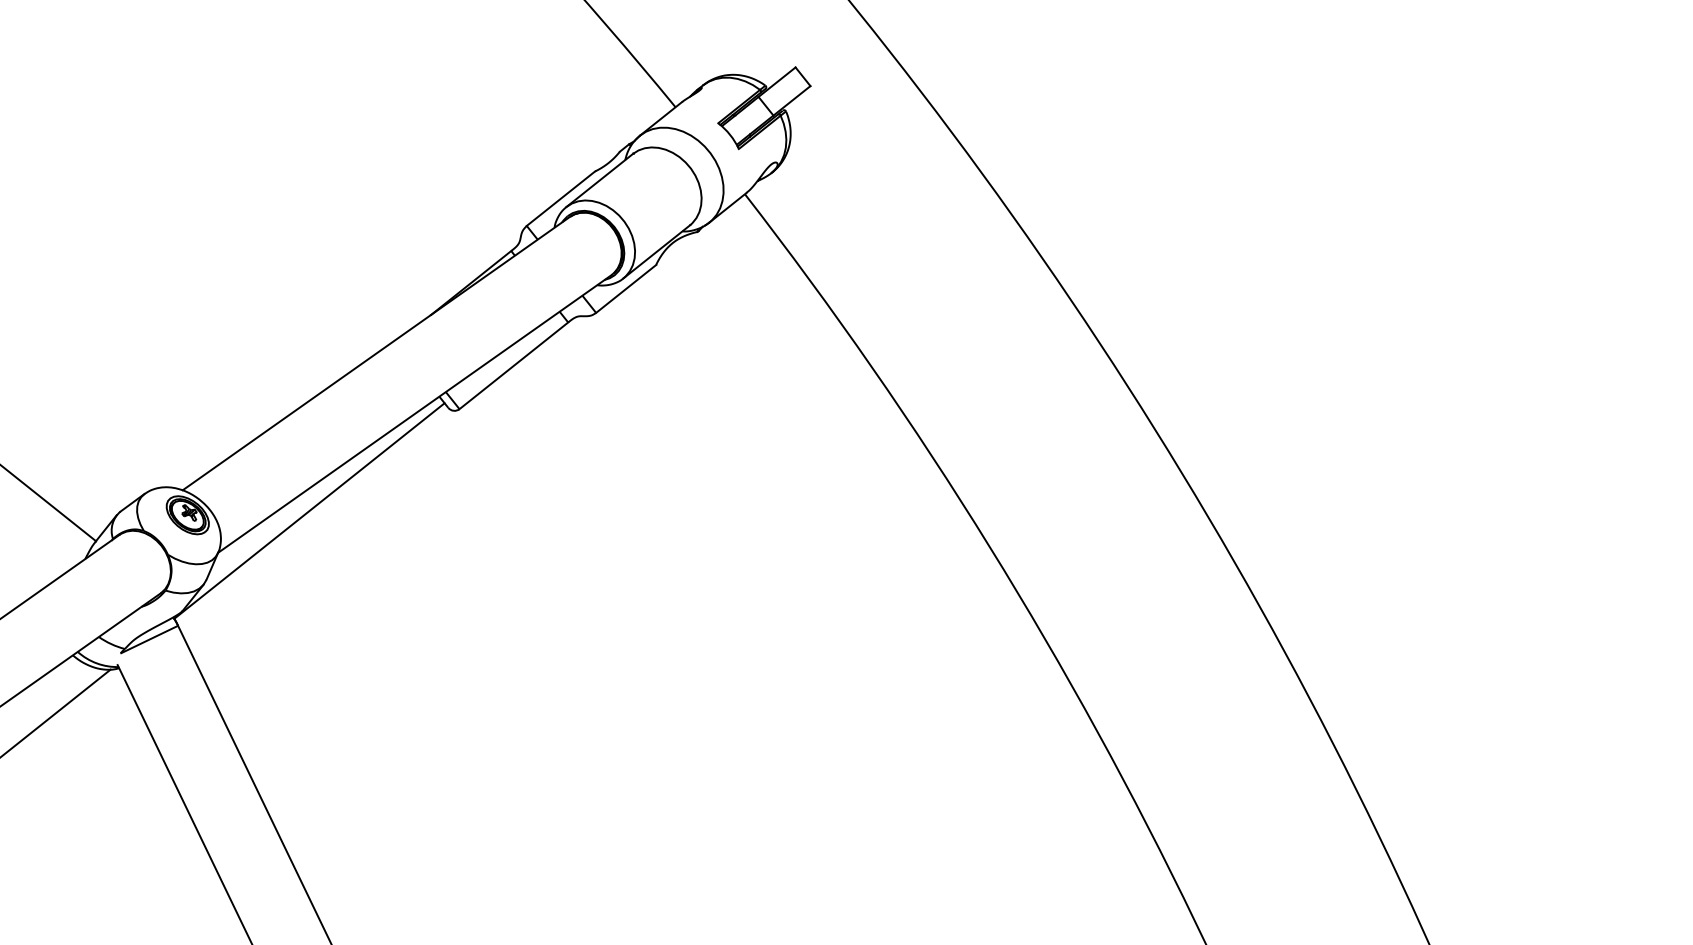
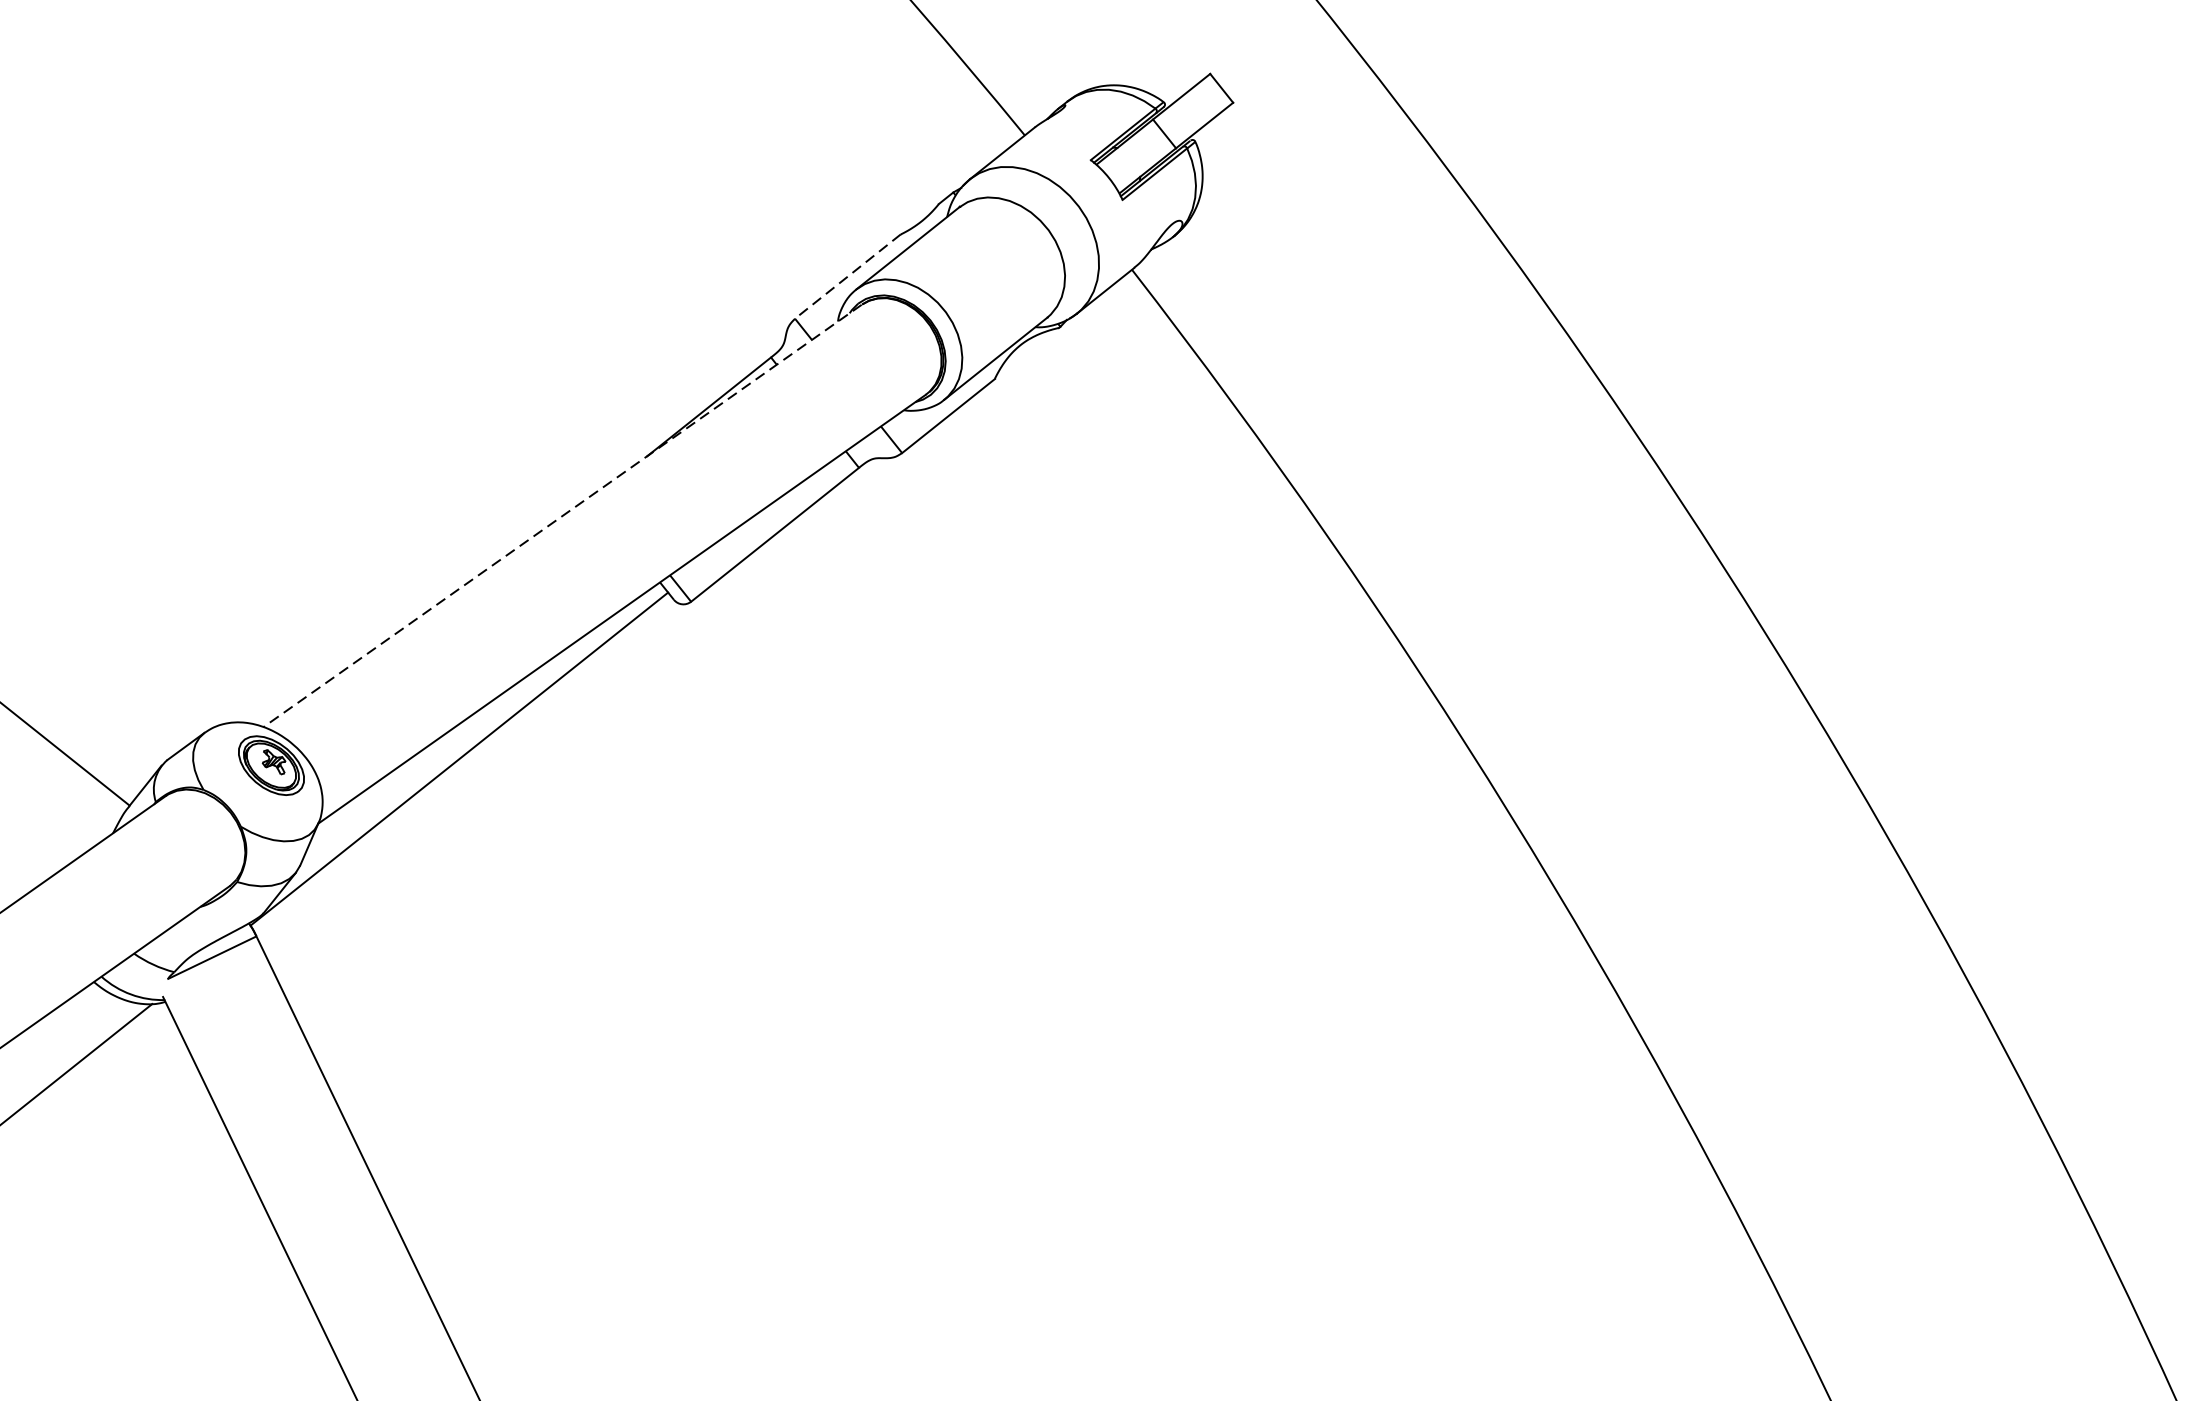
line: (561, 198) -> (848, 276), solid -> dashed
line: (376, 353) -> (562, 515), solid -> dashed

